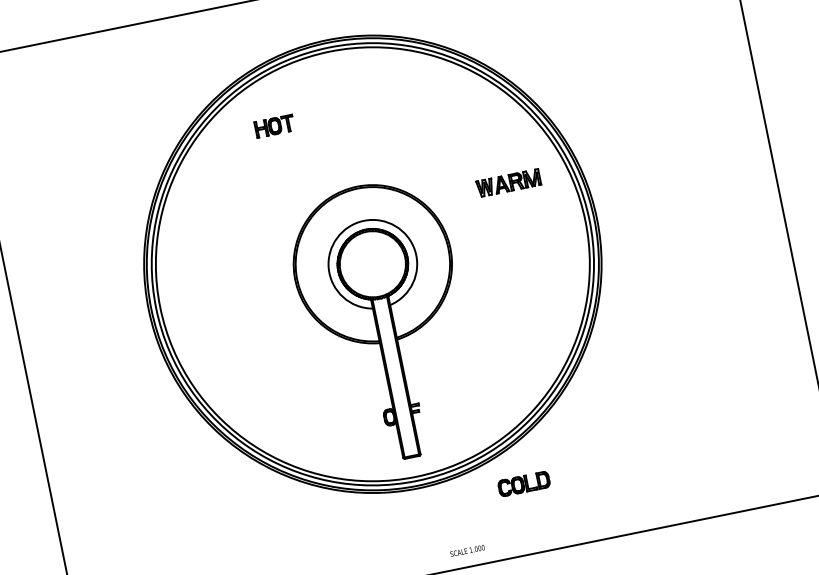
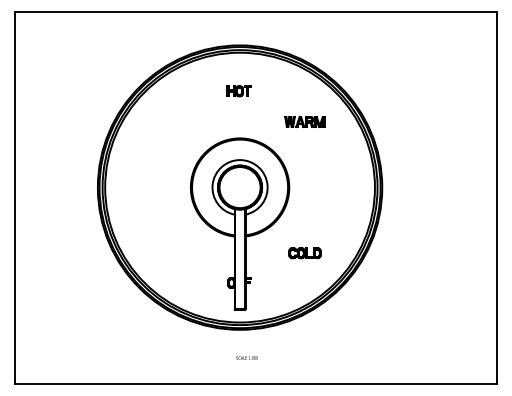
part: (273, 126) -> (238, 91), moved
part: (507, 182) -> (304, 121), moved
part: (523, 484) -> (304, 253), moved
text: (466, 550) -> (246, 357), moved

